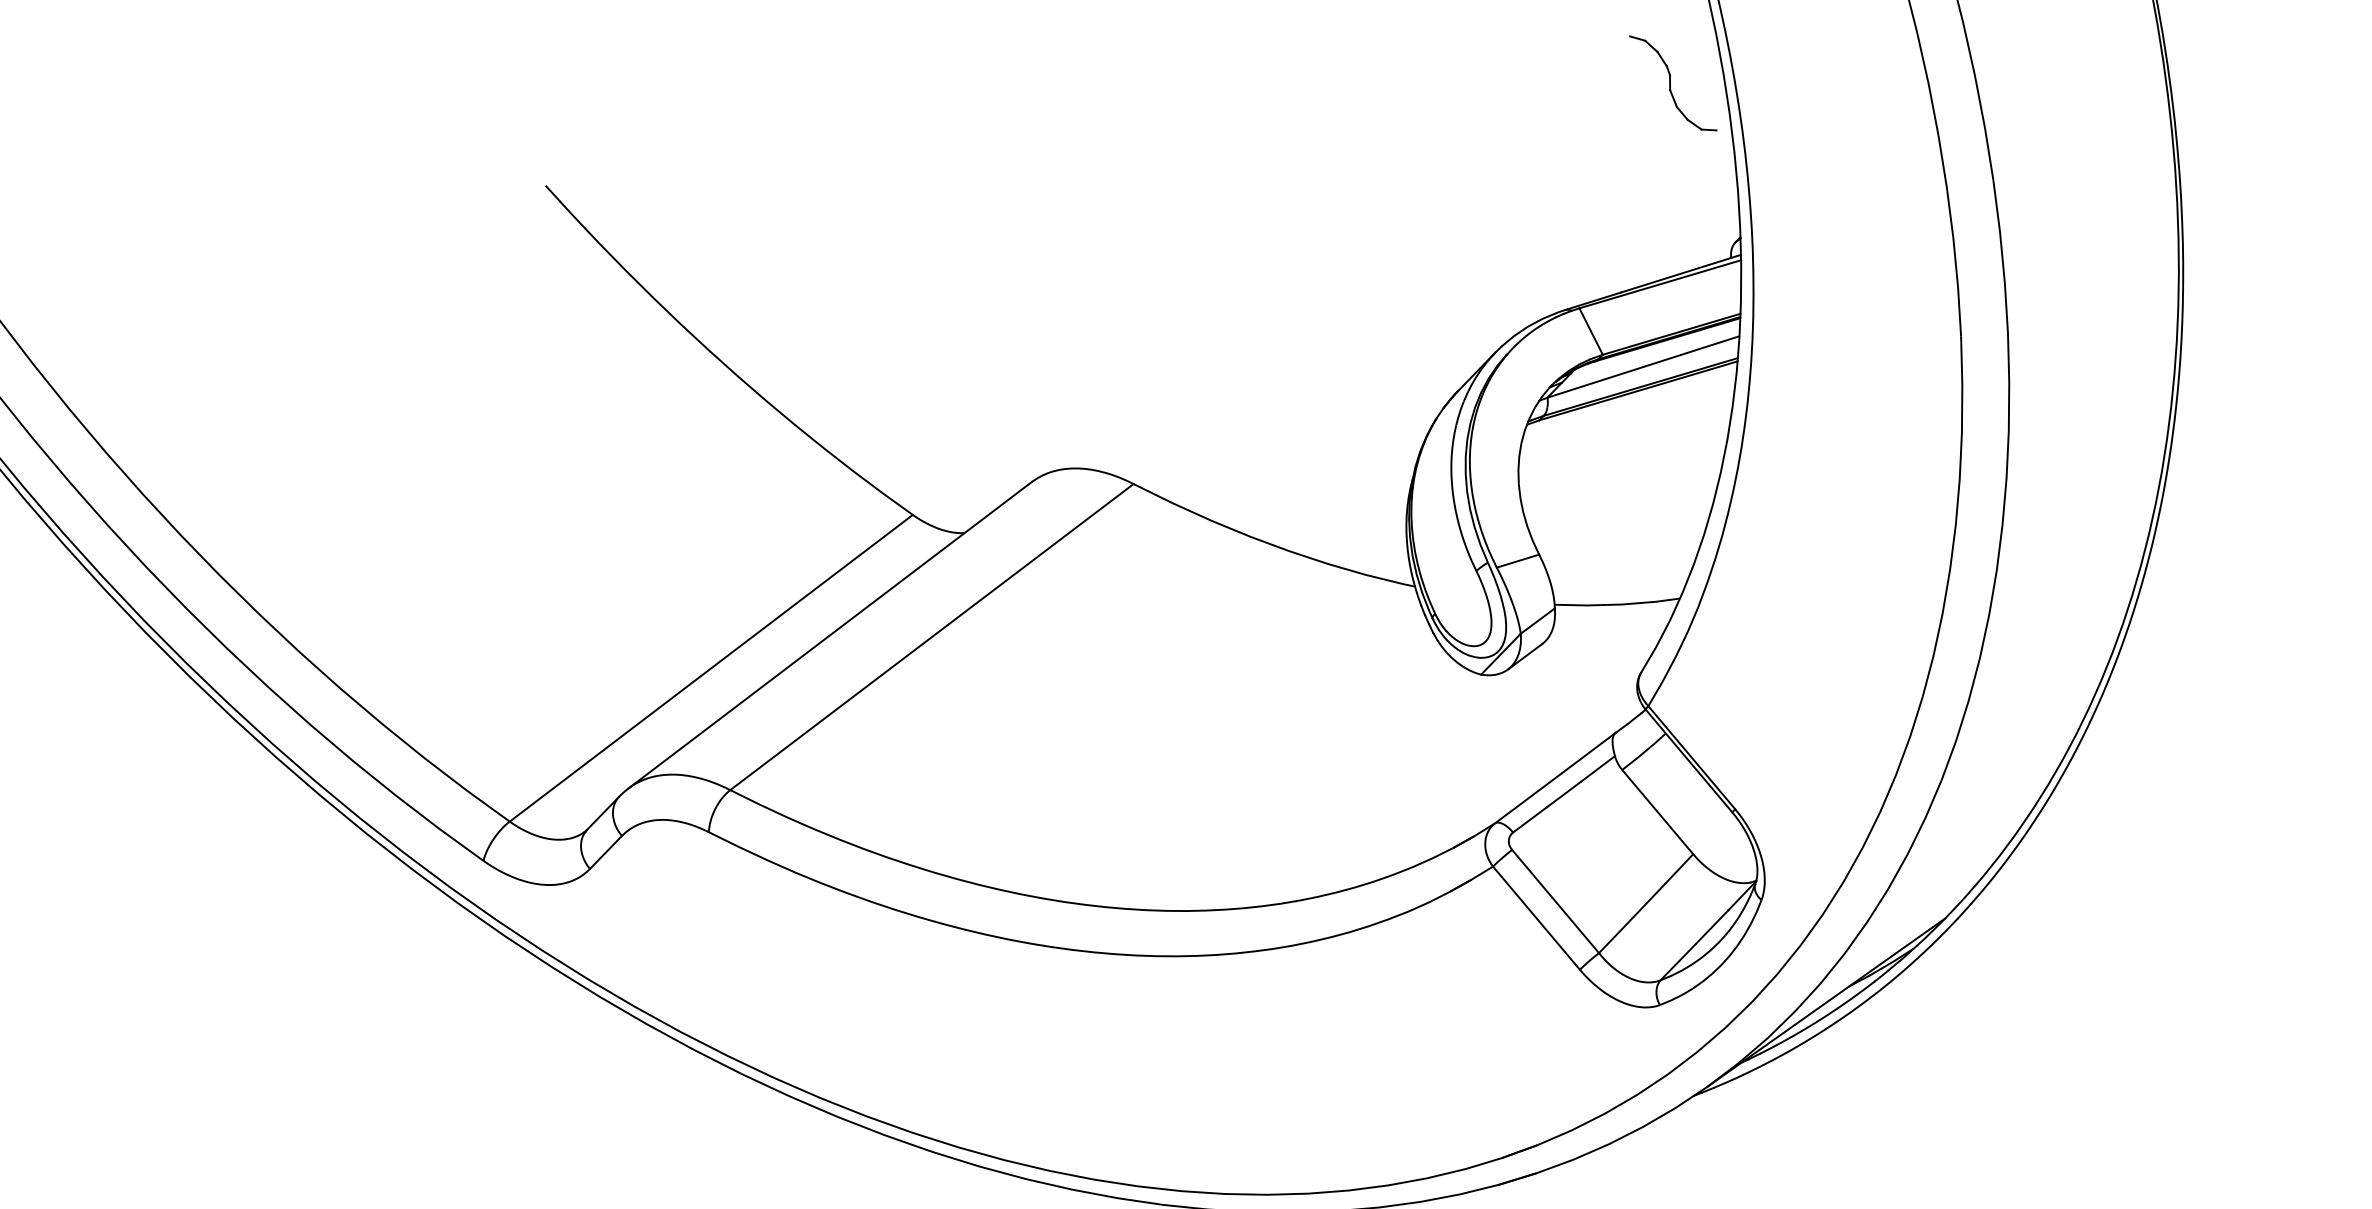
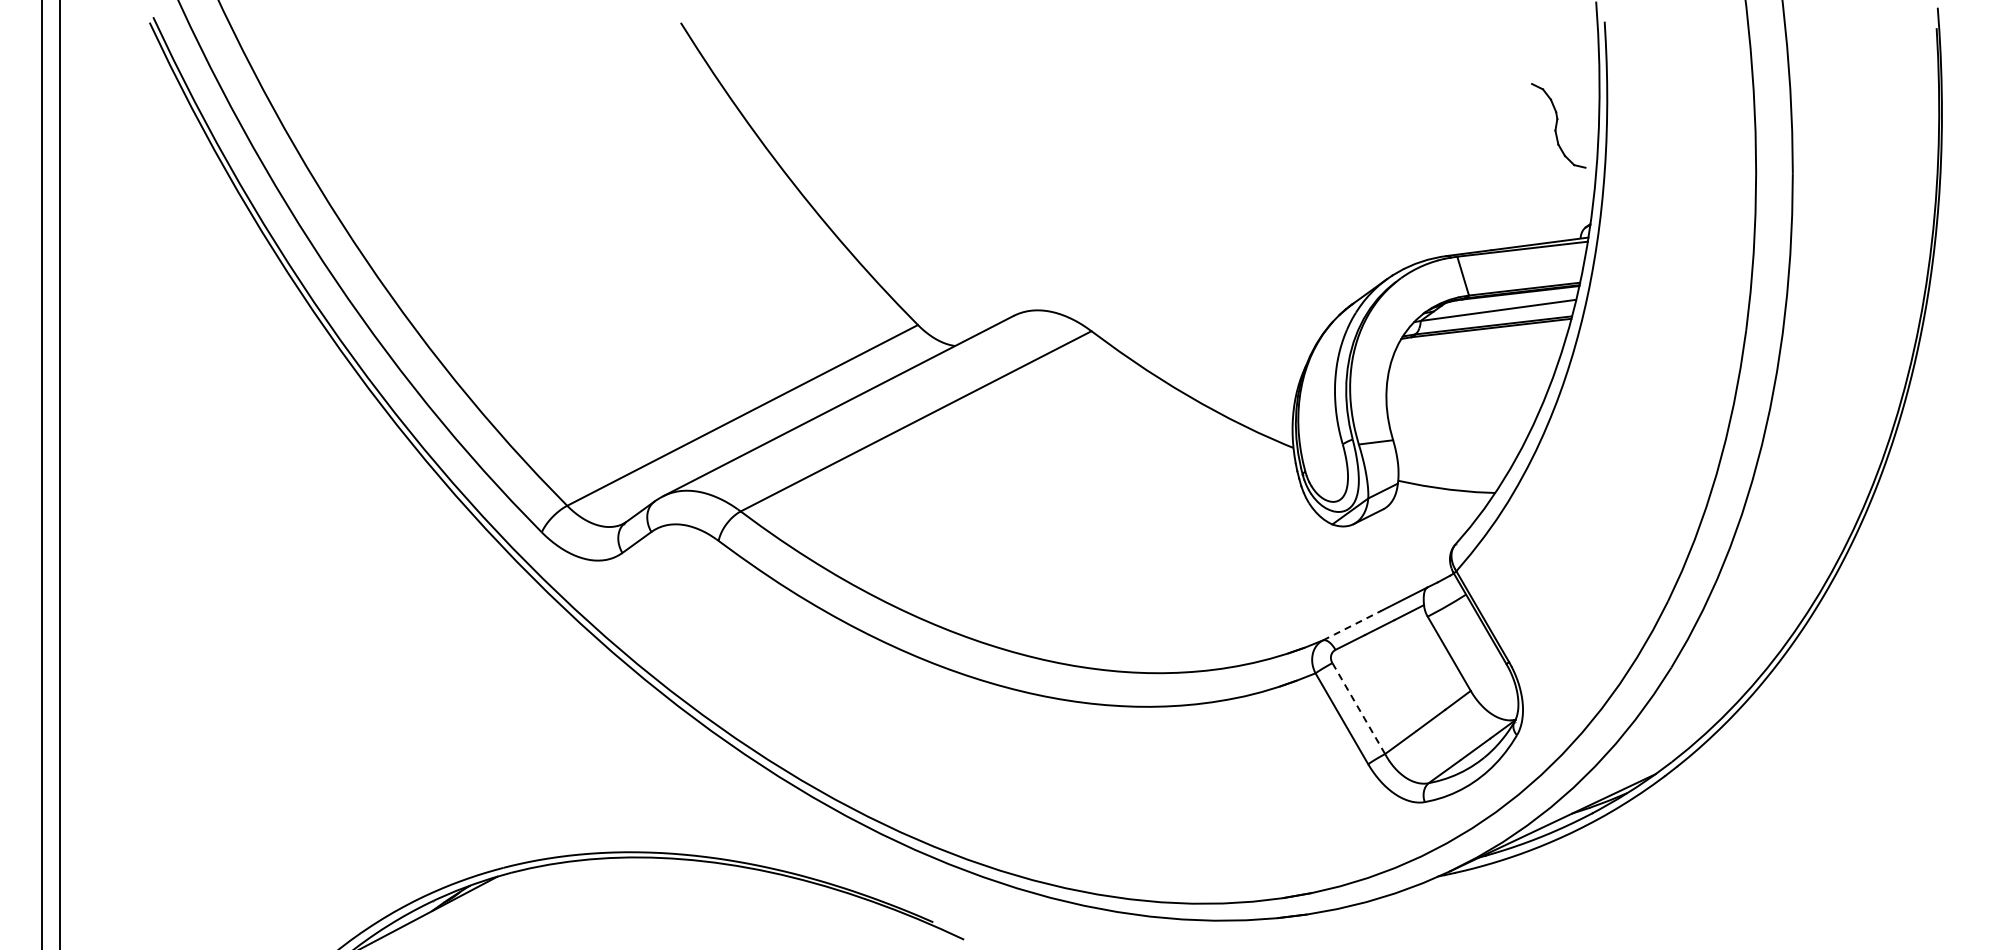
part: (1672, 82) -> (1558, 125), moved
line: (1528, 799) -> (1351, 626), solid -> dashed
line: (1555, 901) -> (1358, 708), solid -> dashed

